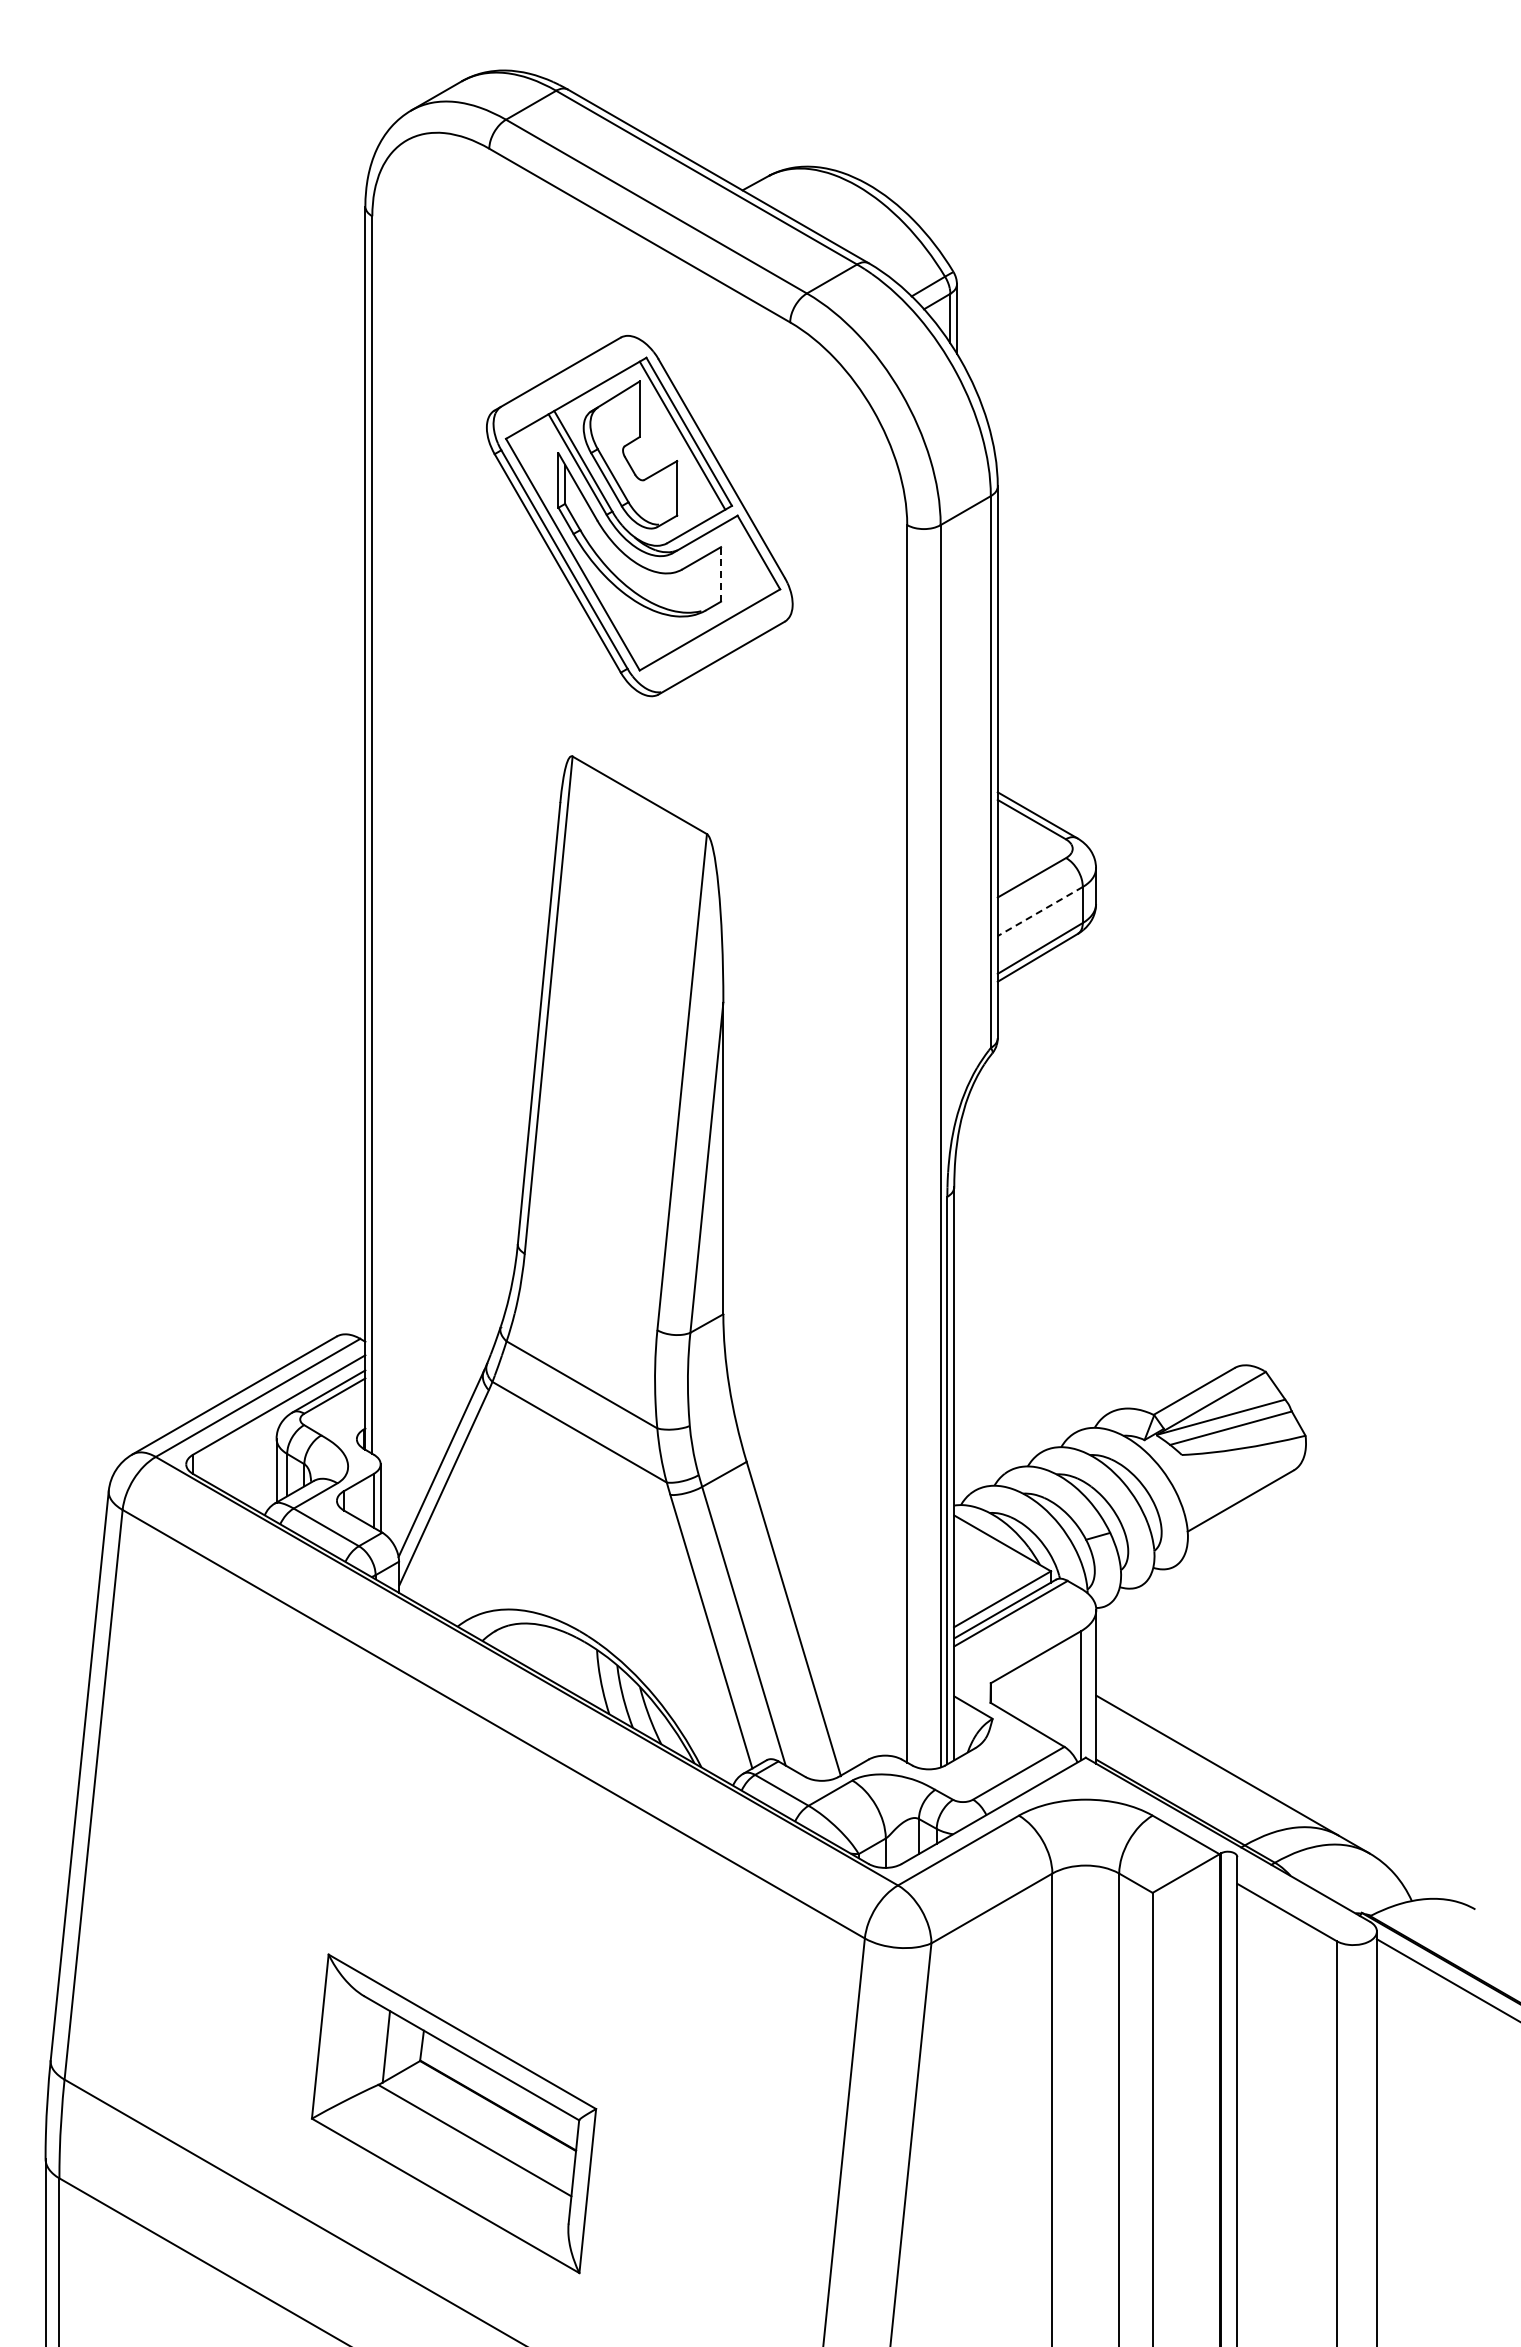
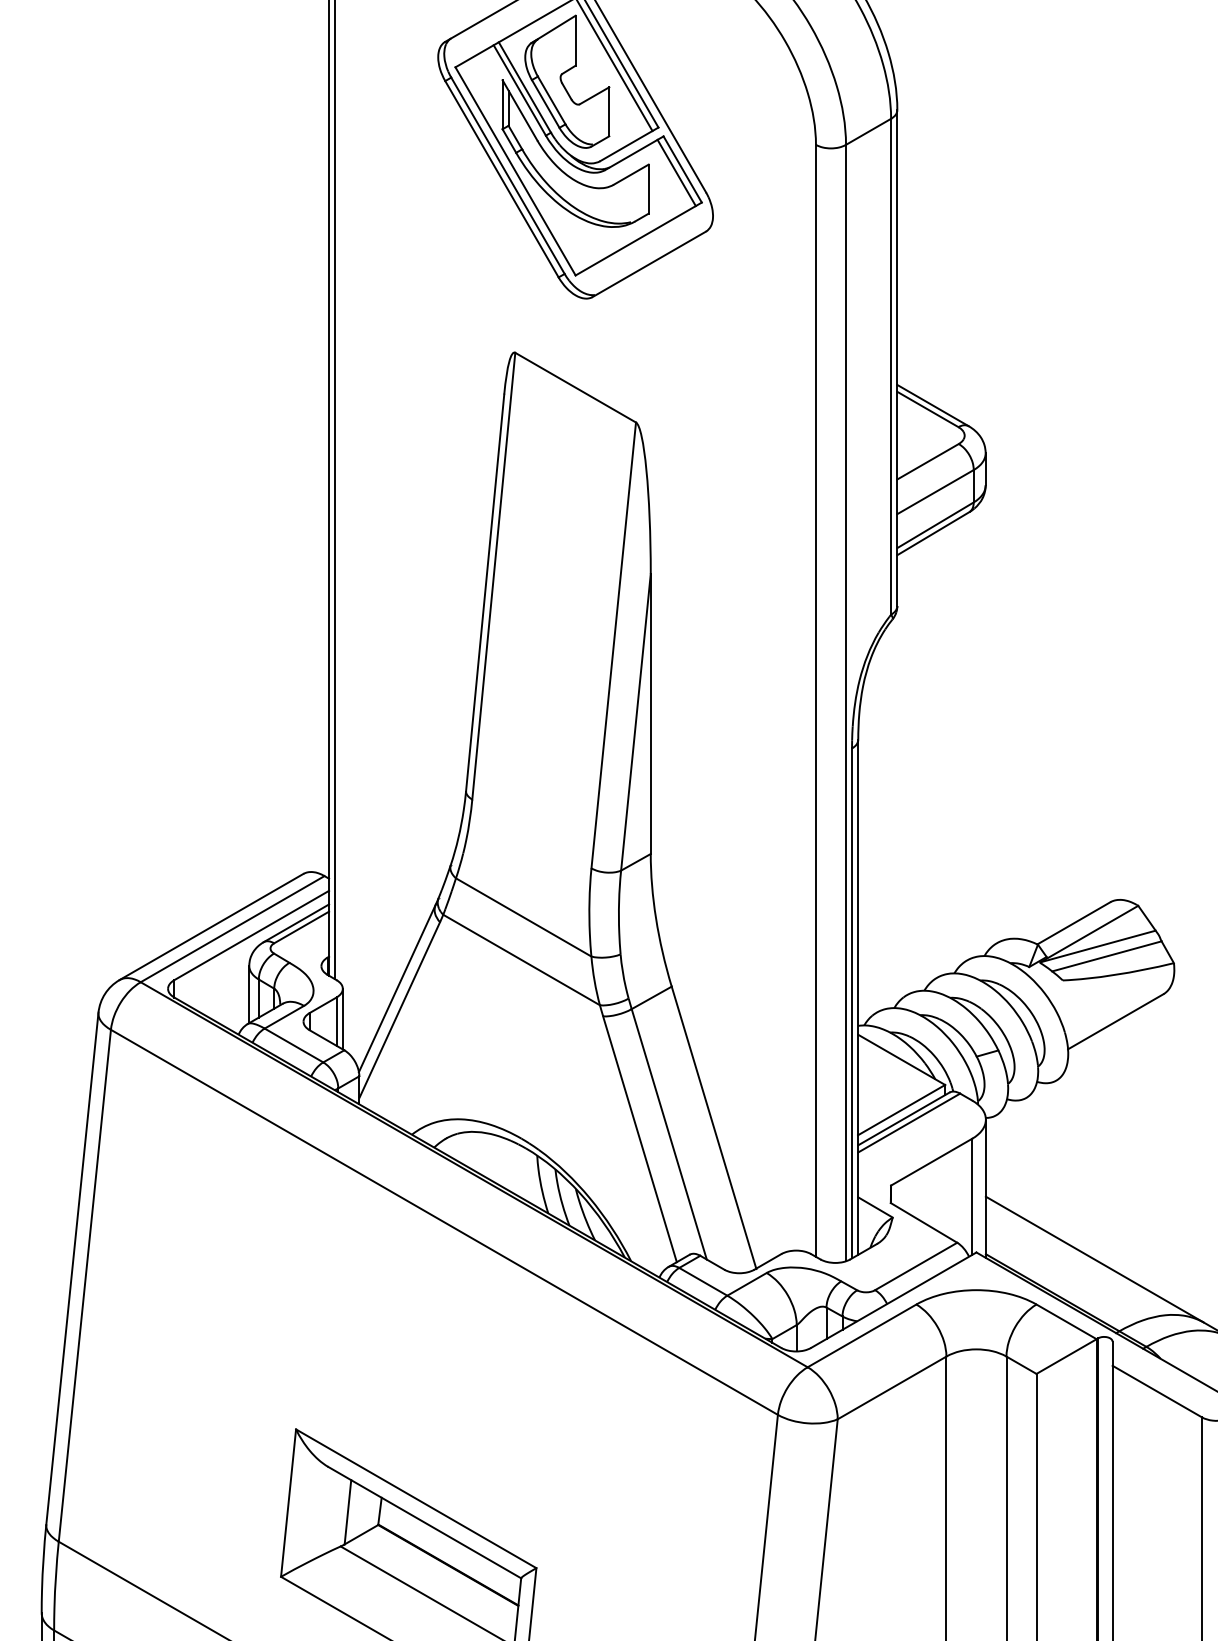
line: (751, 556) -> (676, 173), added
line: (721, 573) -> (649, 188), dashed -> solid
line: (1039, 911) -> (934, 492), dashed -> solid

